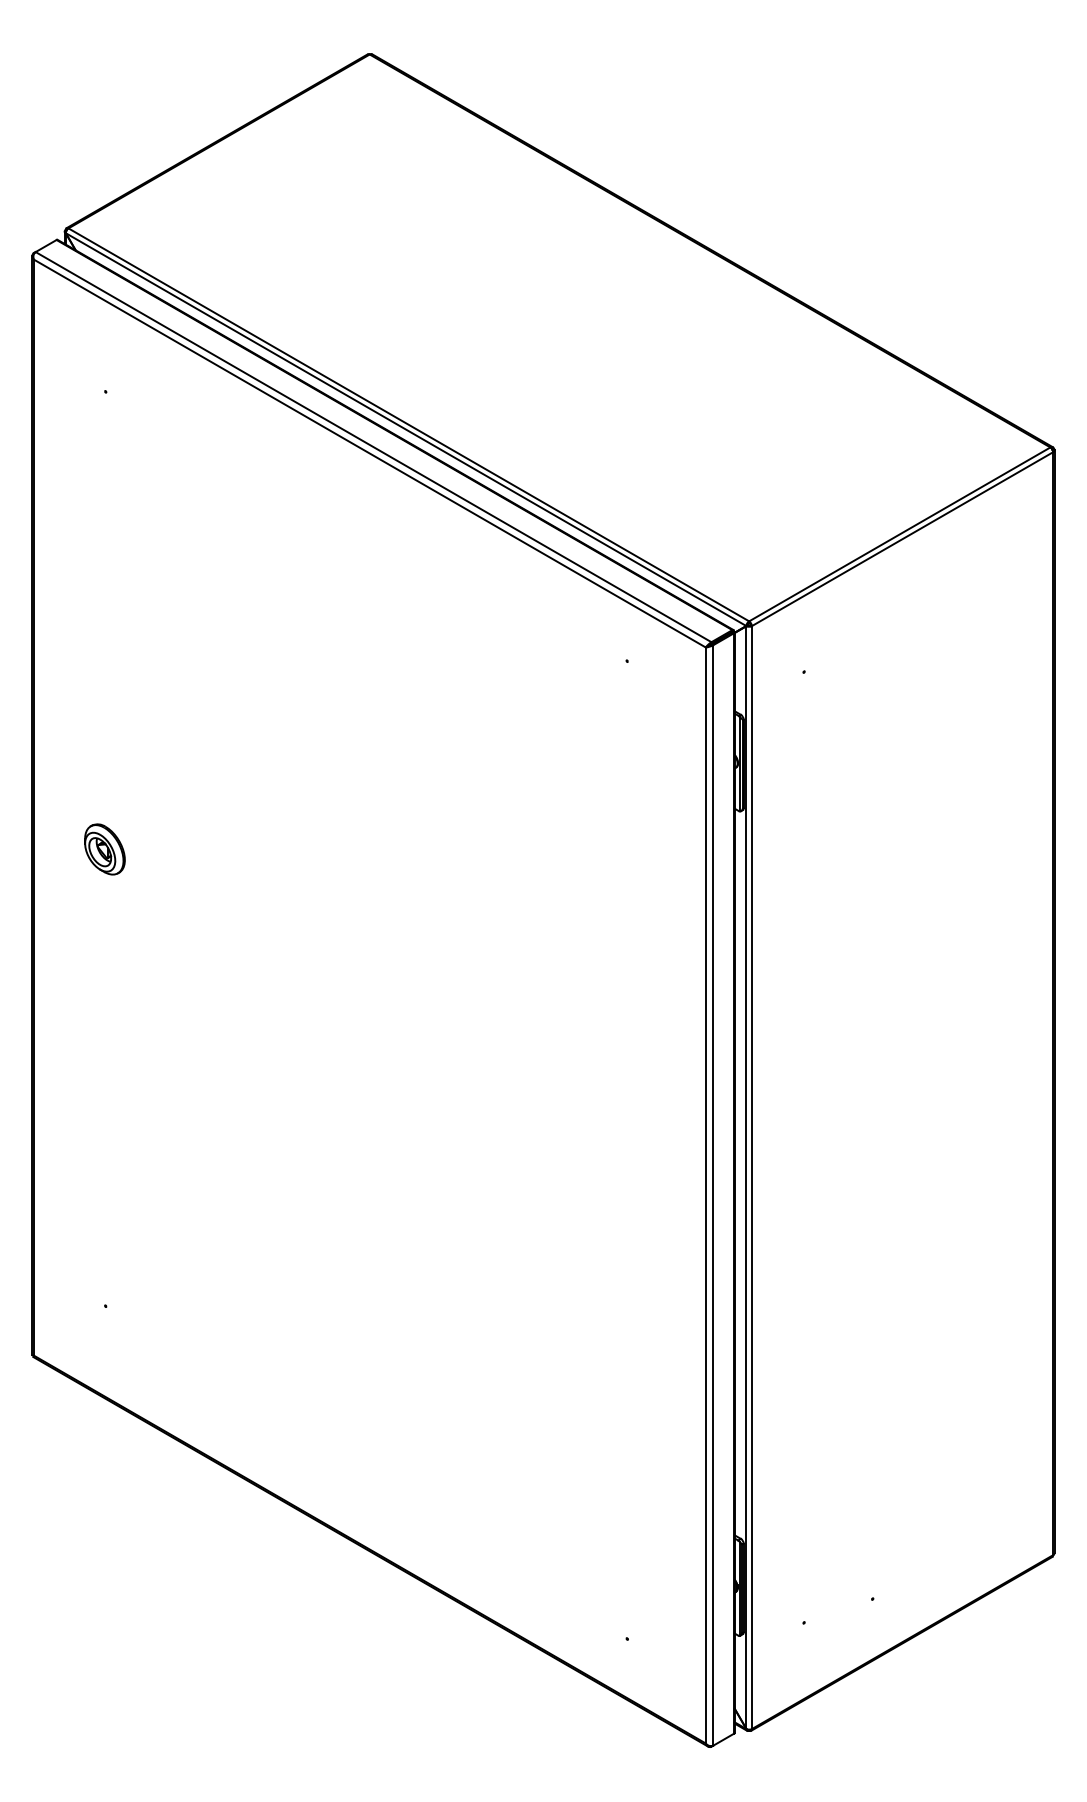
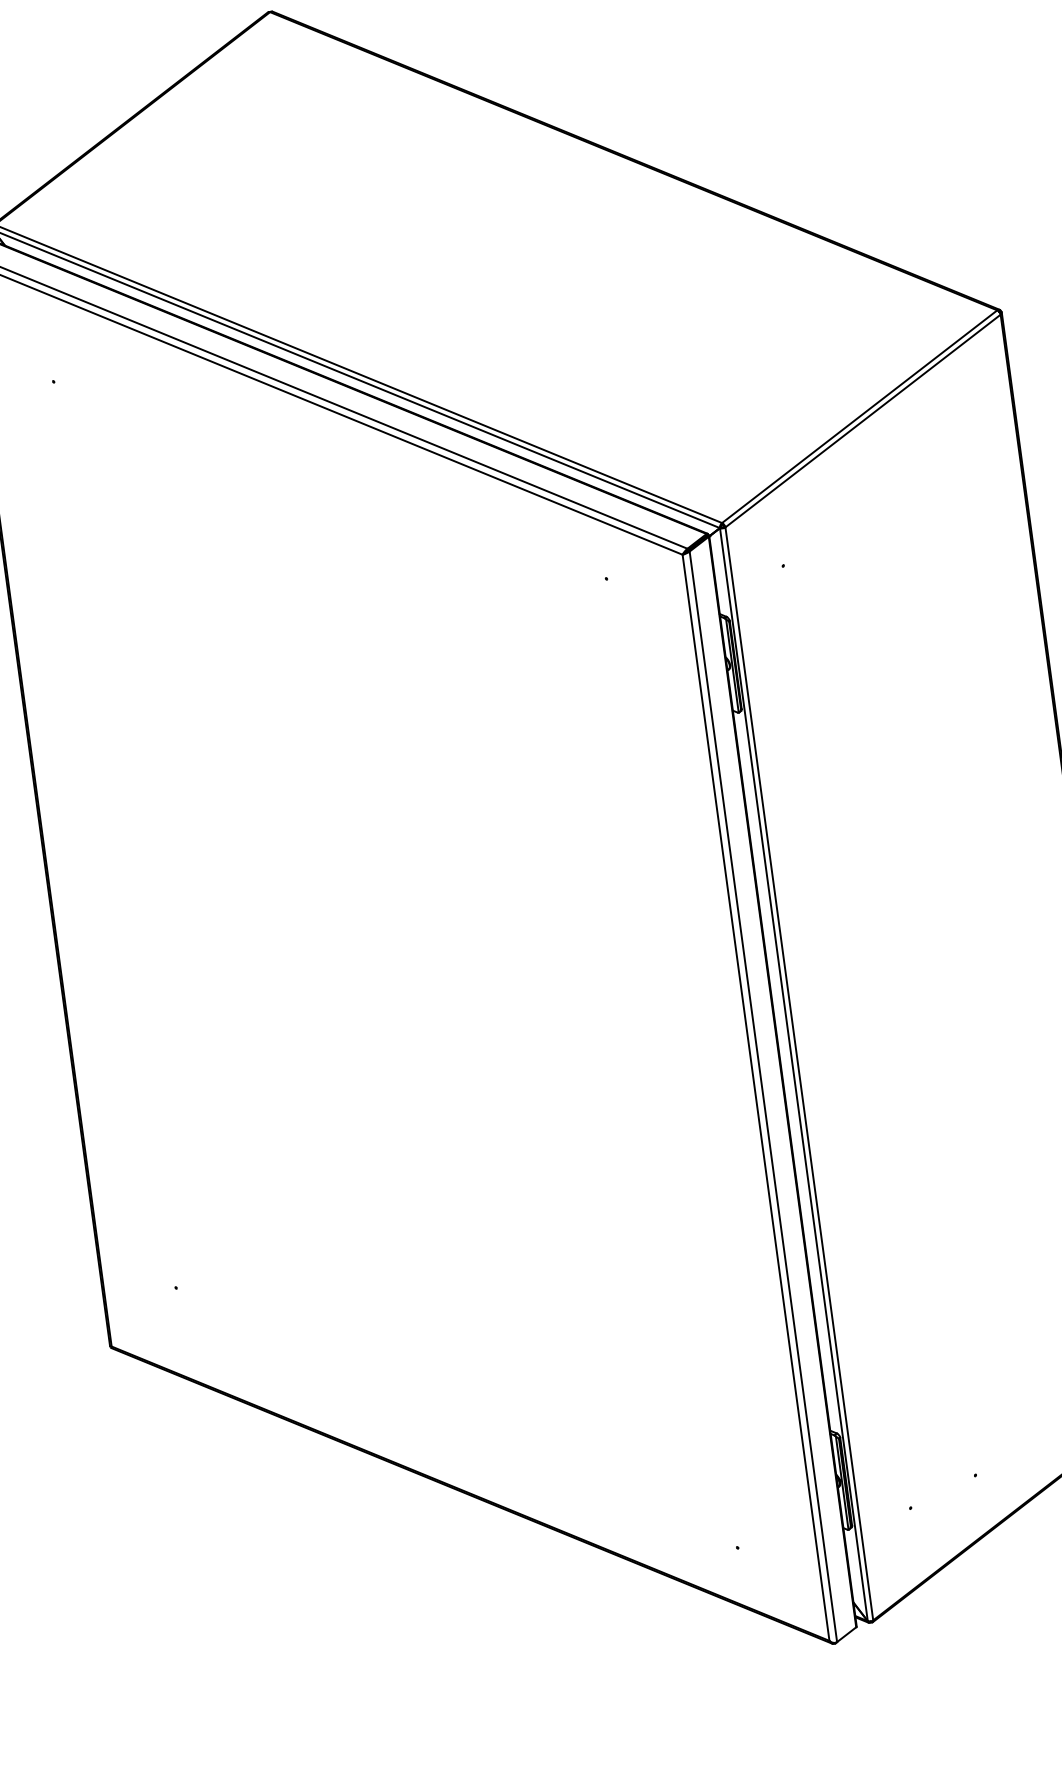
part: (104, 849) -> (113, 835), removed

